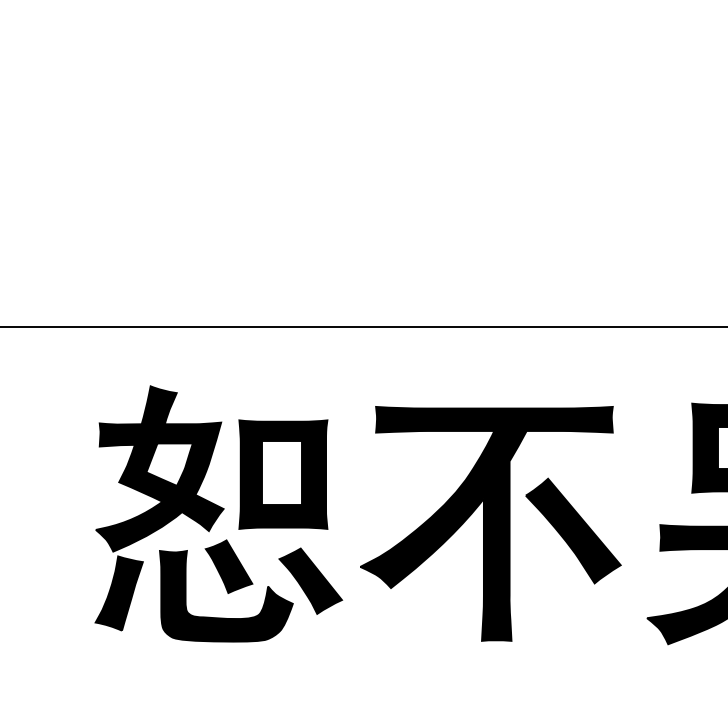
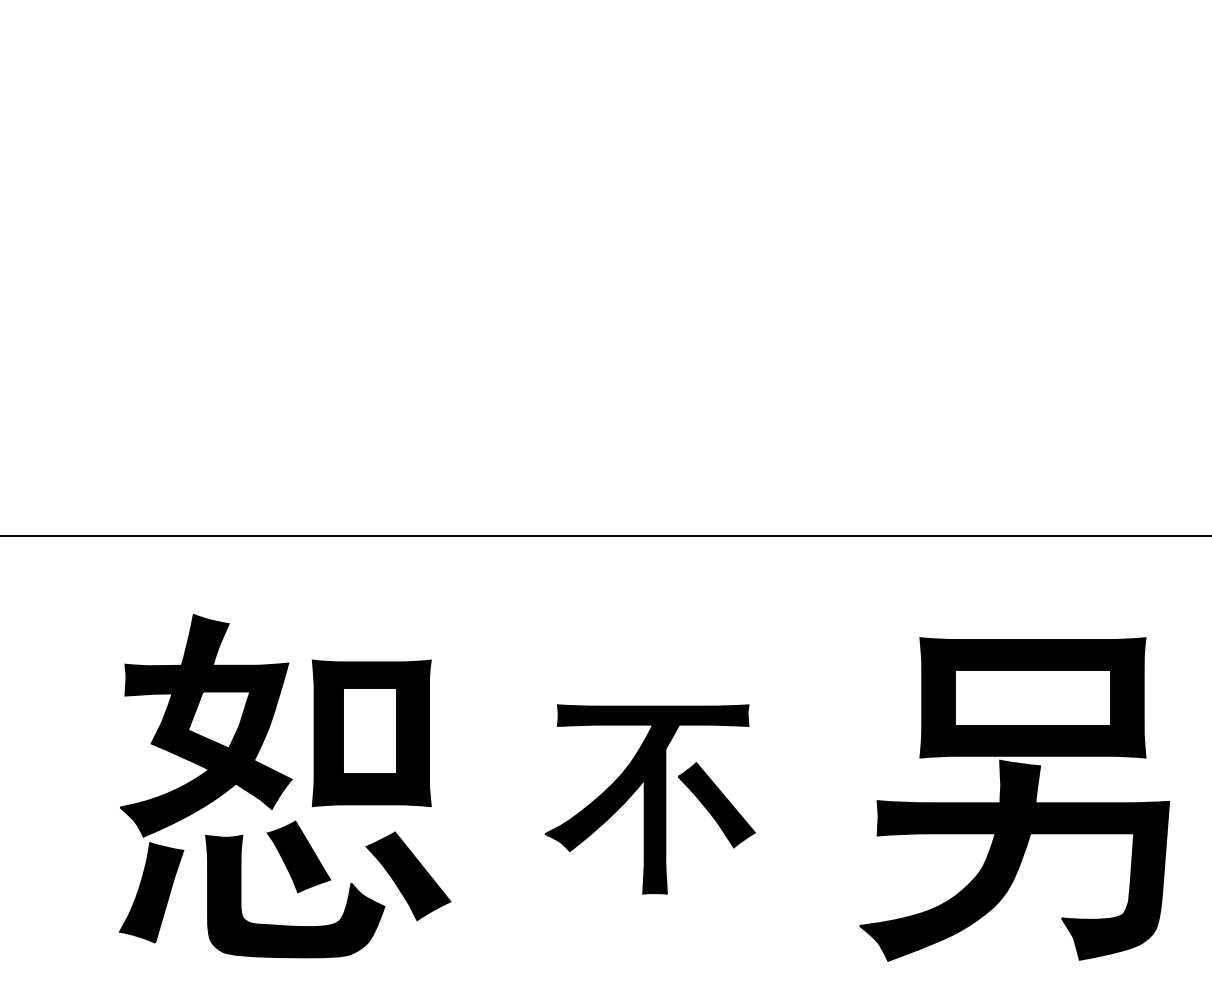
part: (491, 523) -> (650, 799), size x0.6

